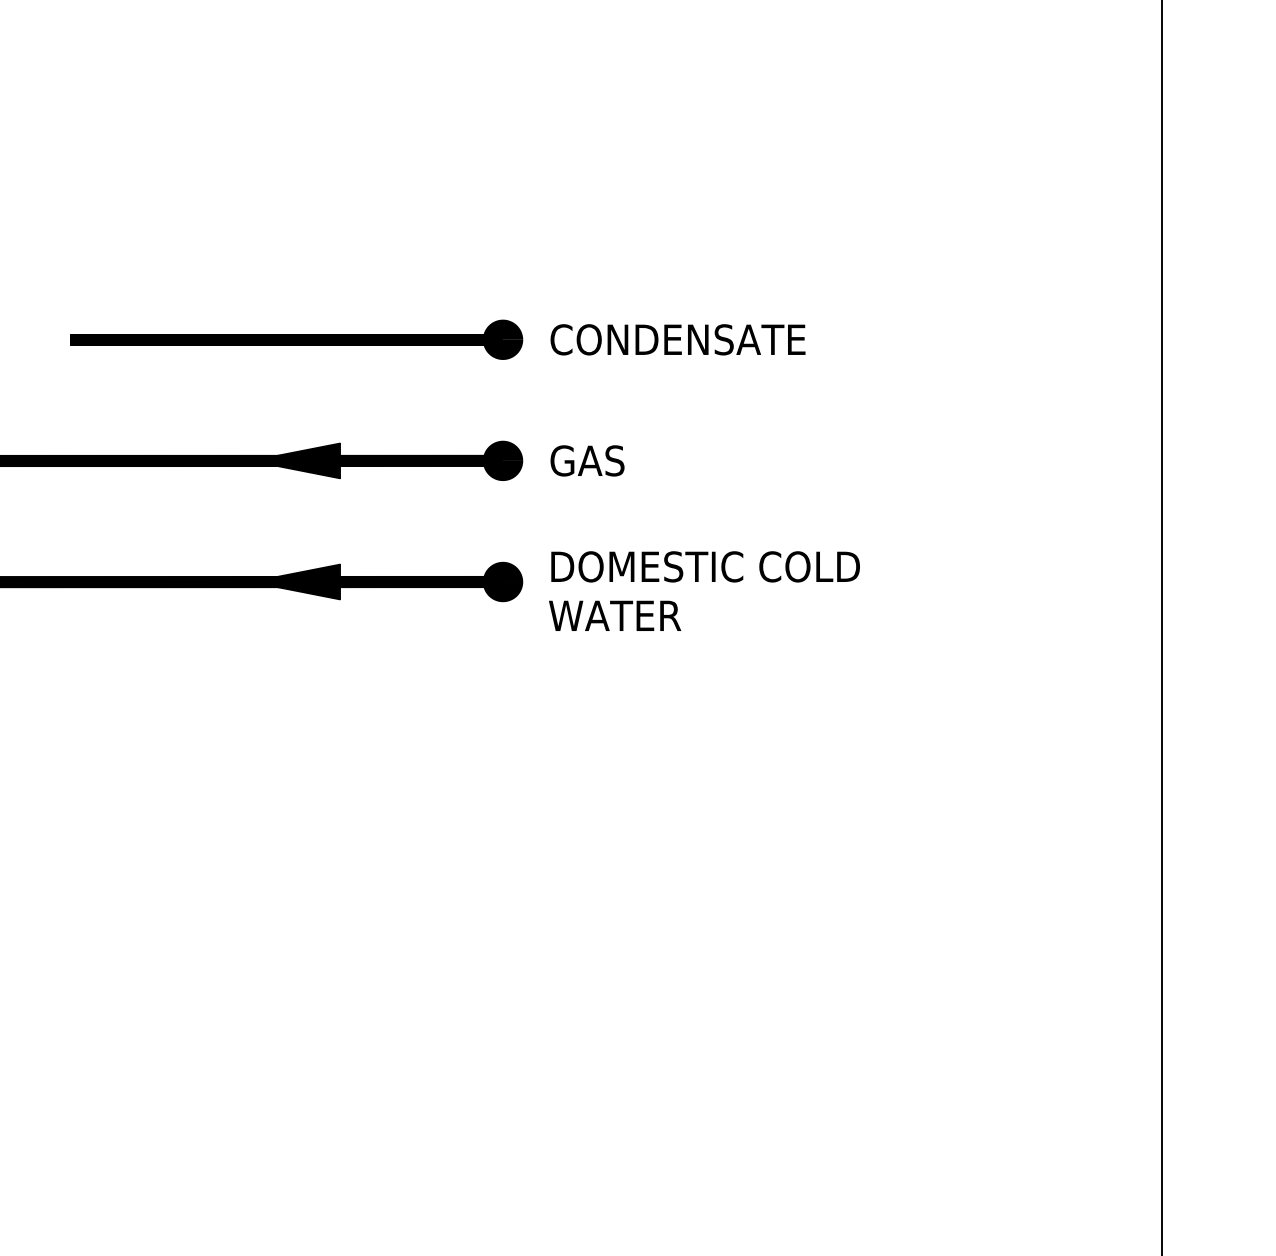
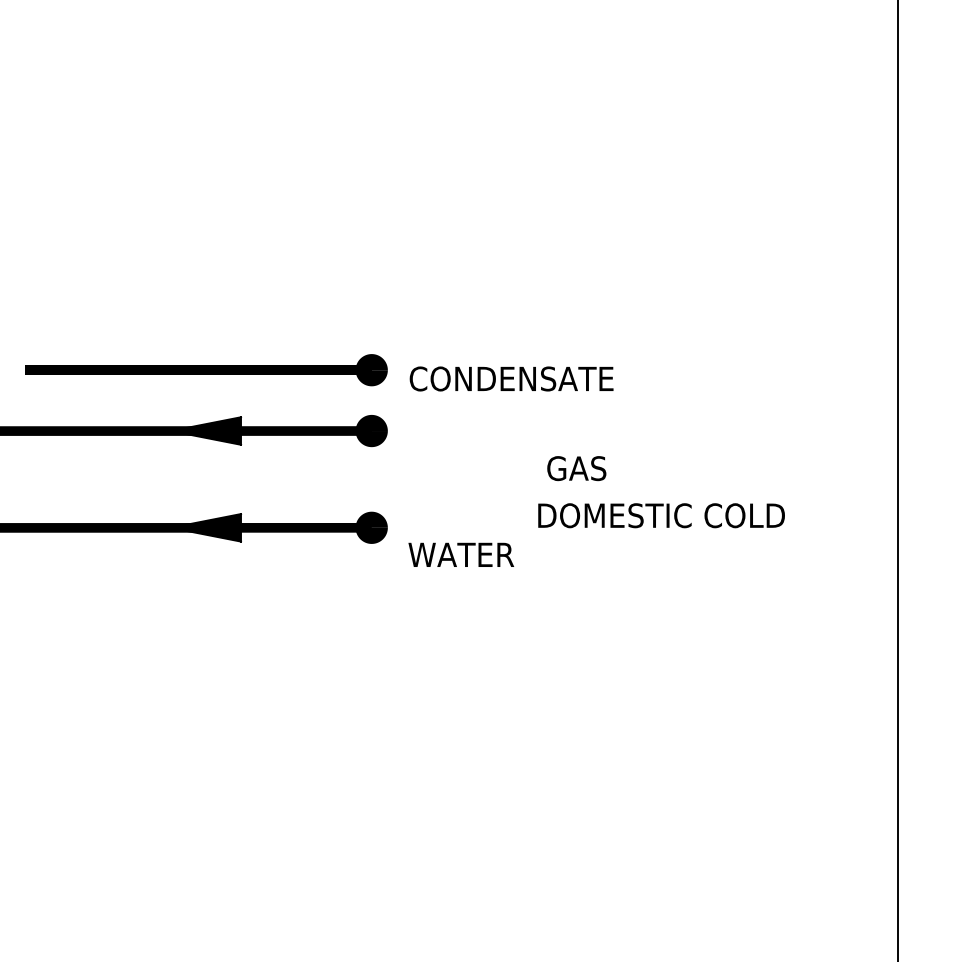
part: (296, 339) -> (206, 369), moved
text: (677, 339) -> (511, 378), moved
text: (587, 460) -> (576, 468), moved
text: (705, 566) -> (661, 515), moved

